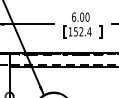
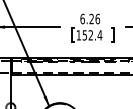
text: (84, 16) -> (94, 18), 6.00 -> 6.26

